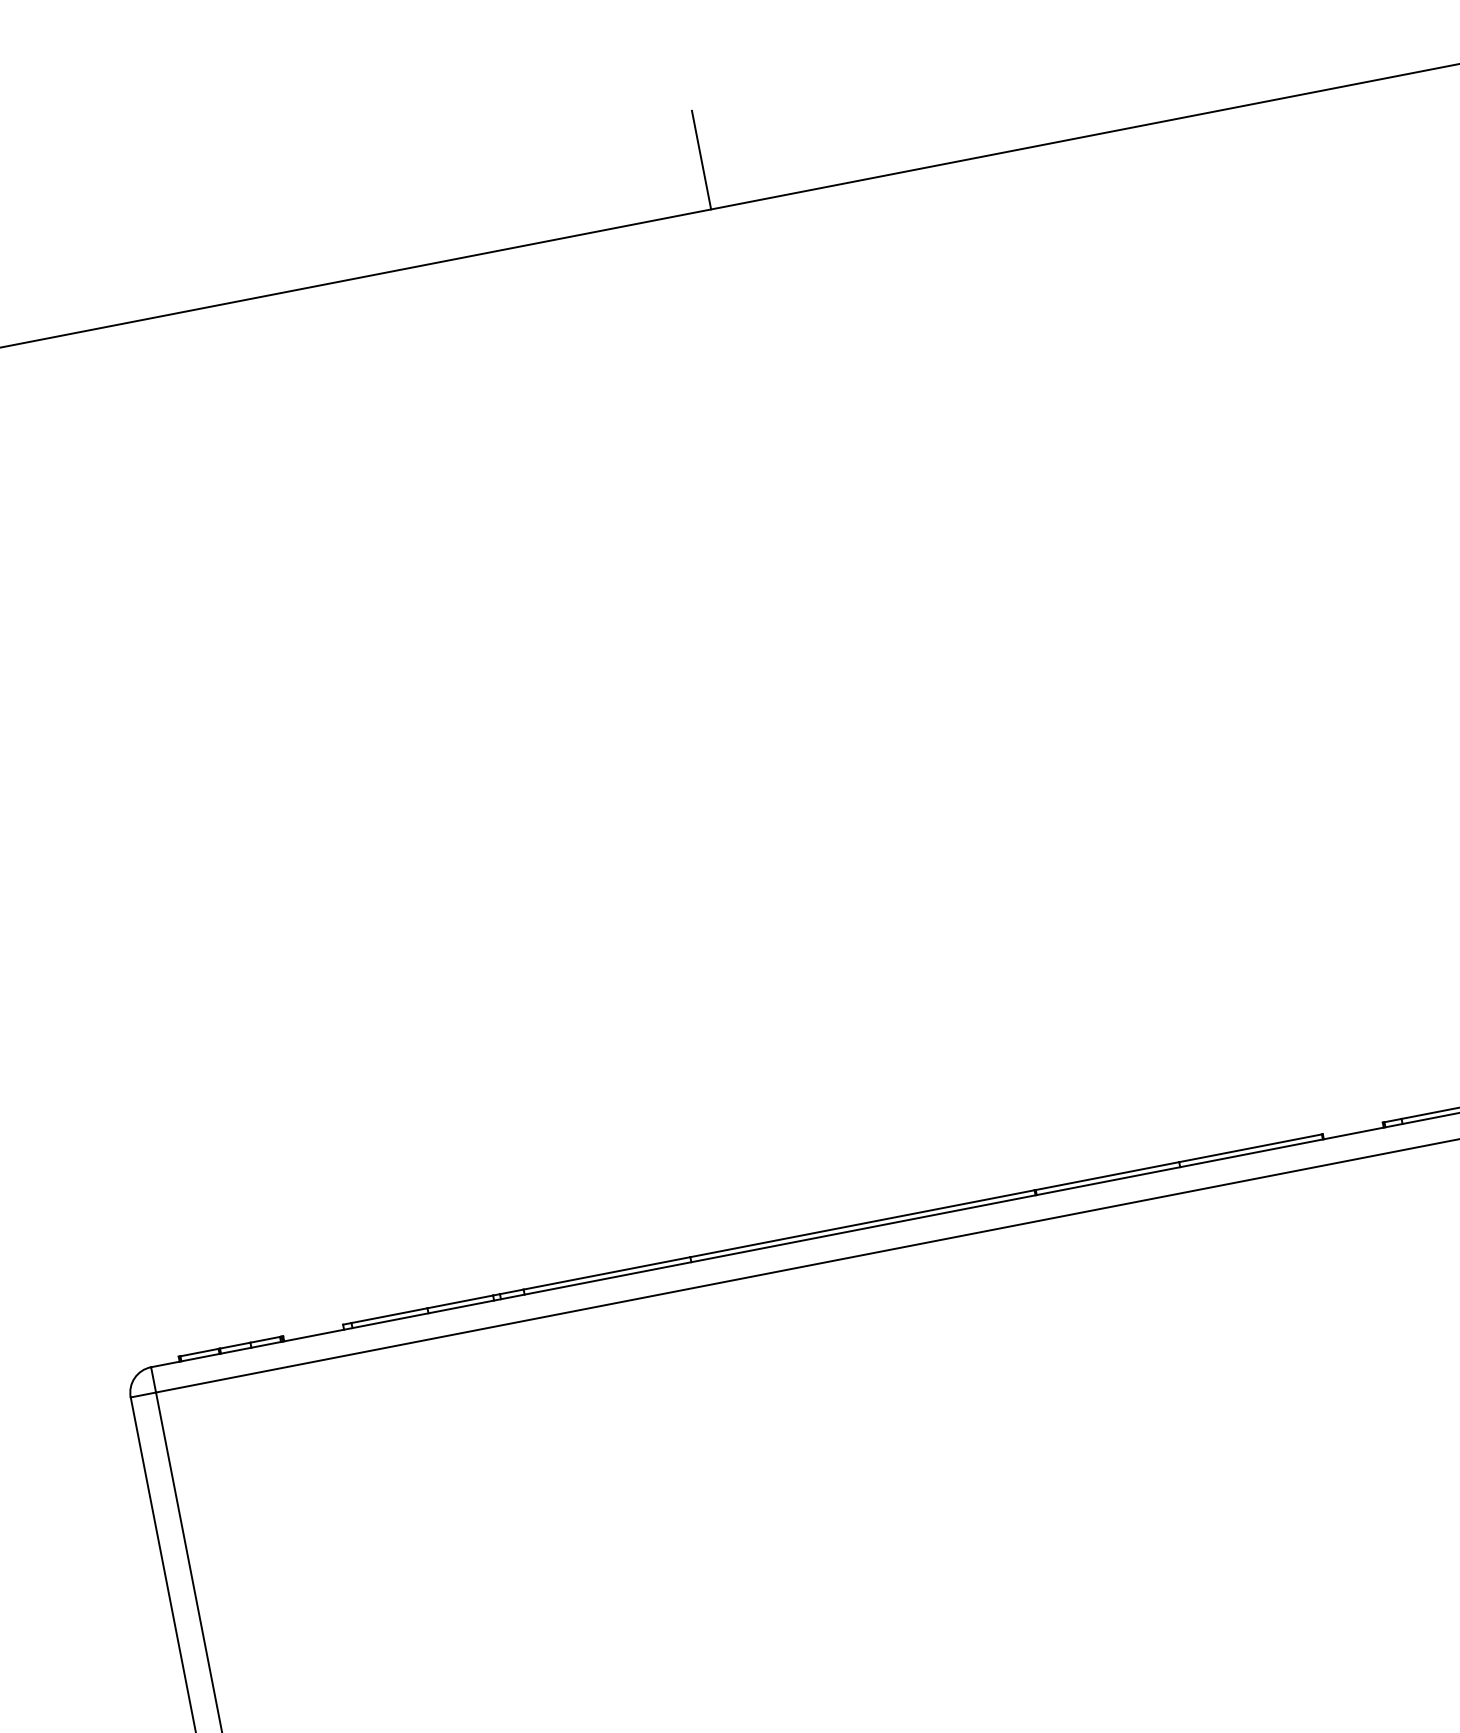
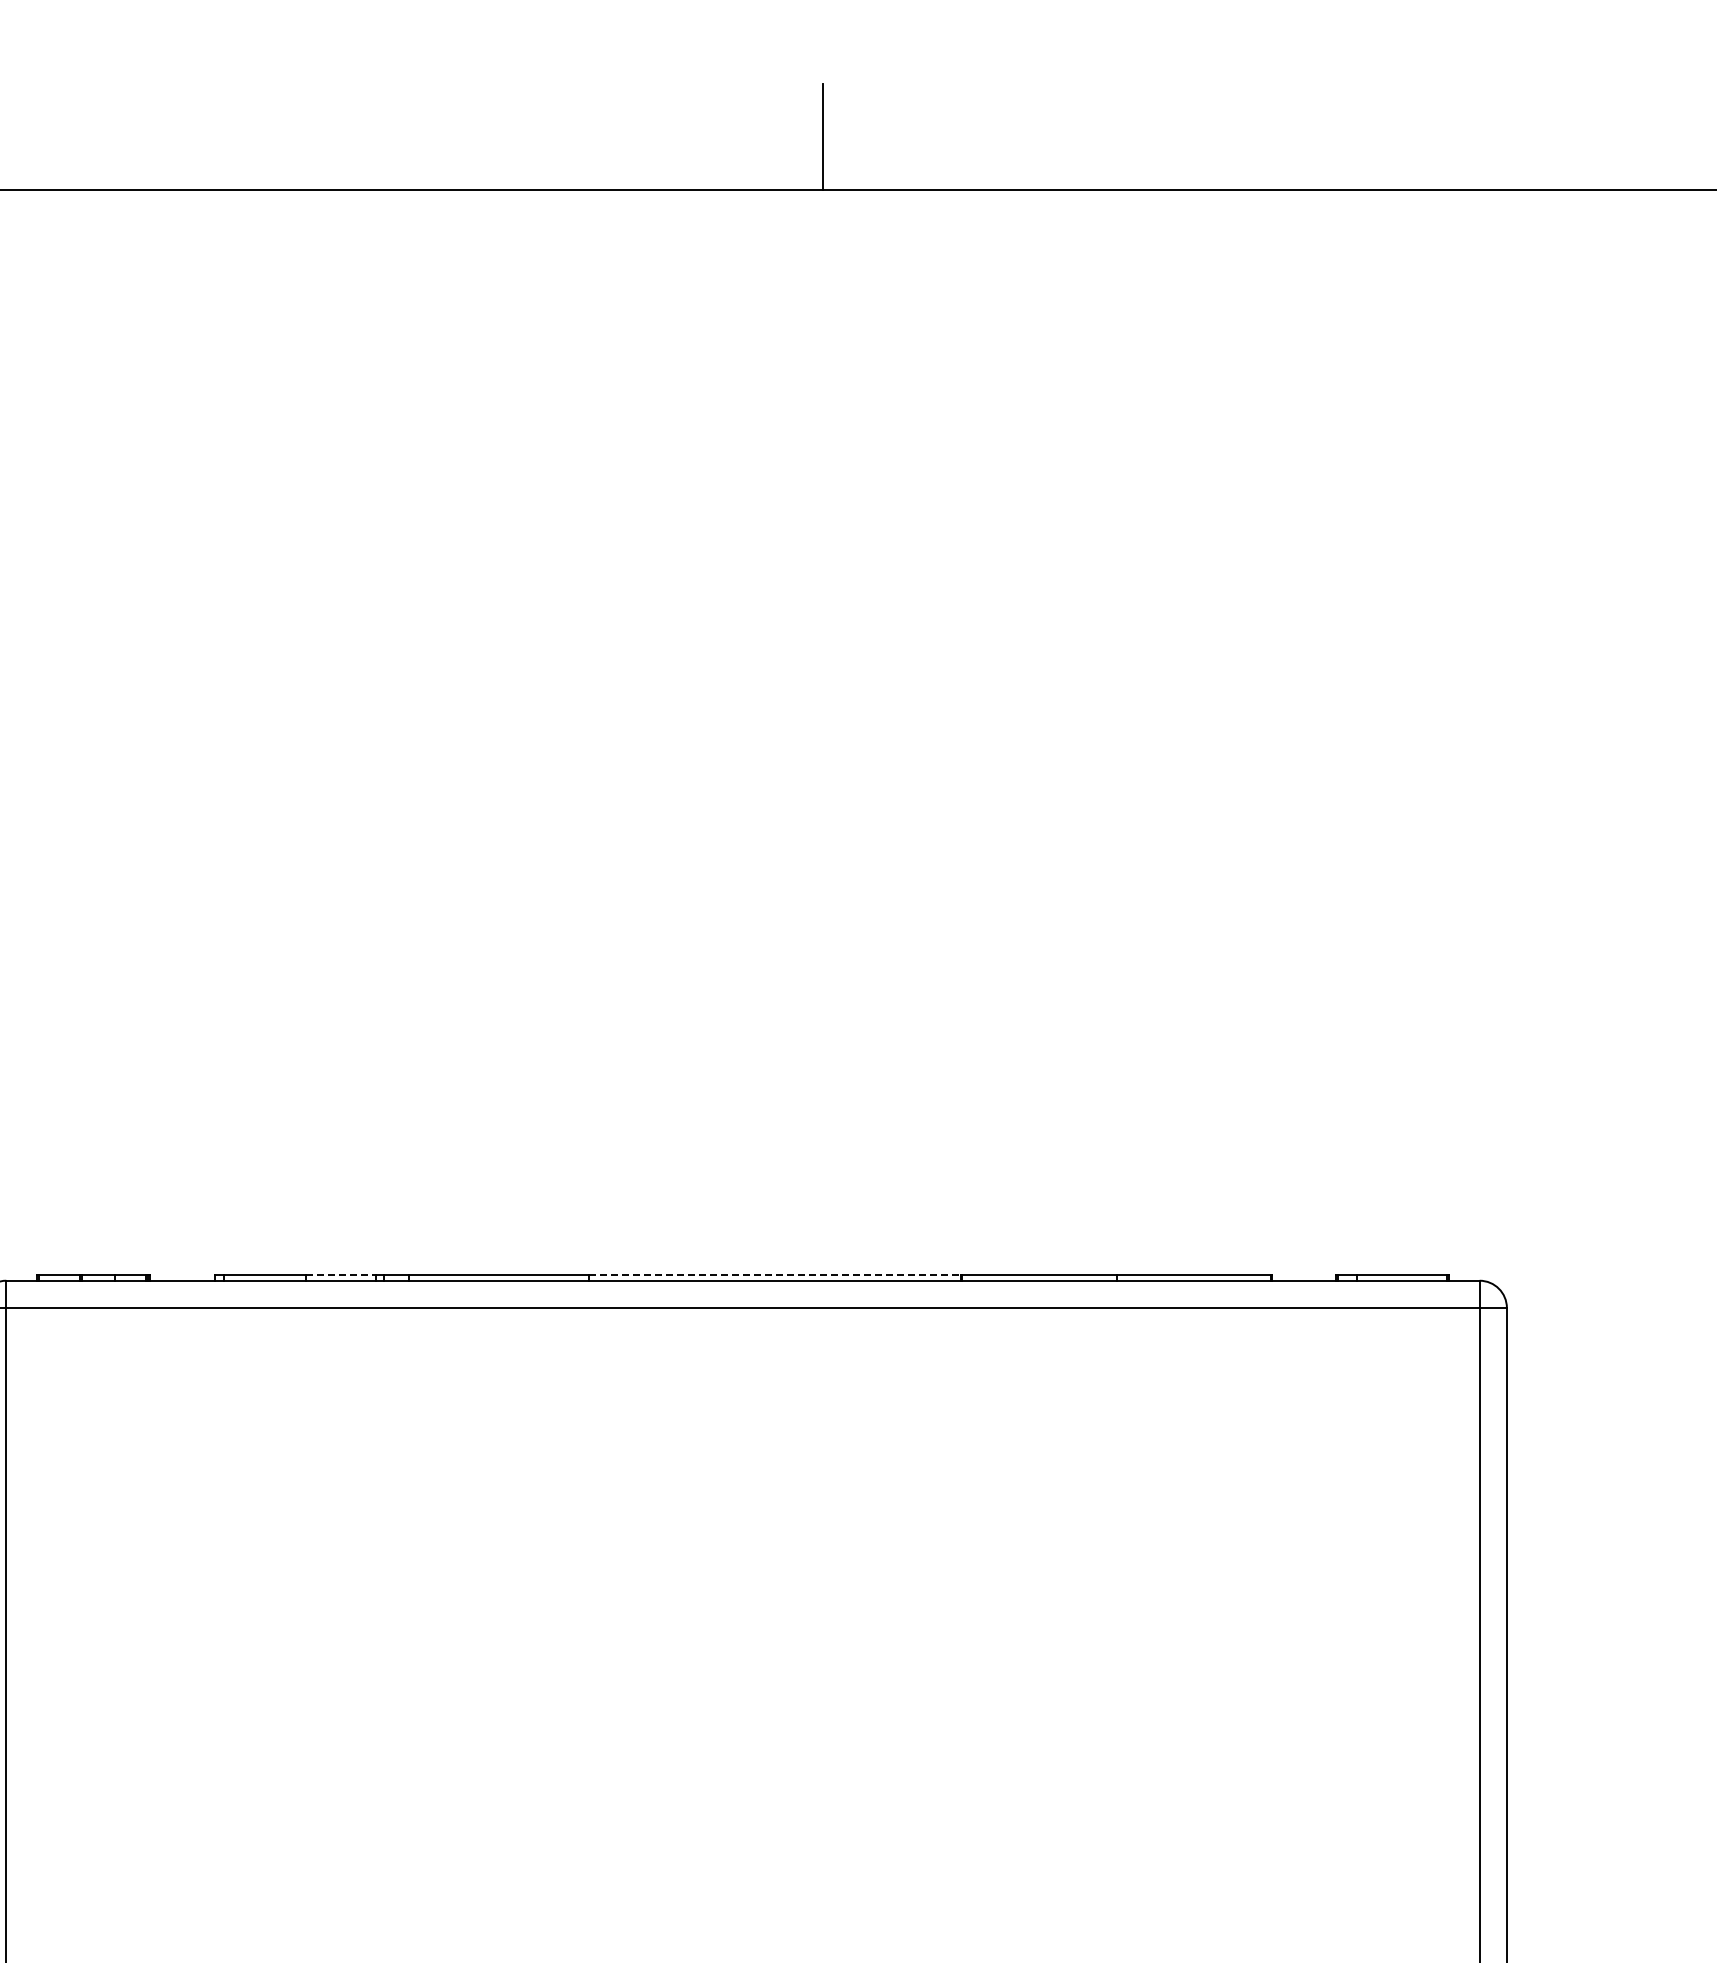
line: (862, 1224) -> (774, 1275), solid -> dashed
line: (460, 1302) -> (341, 1275), solid -> dashed

